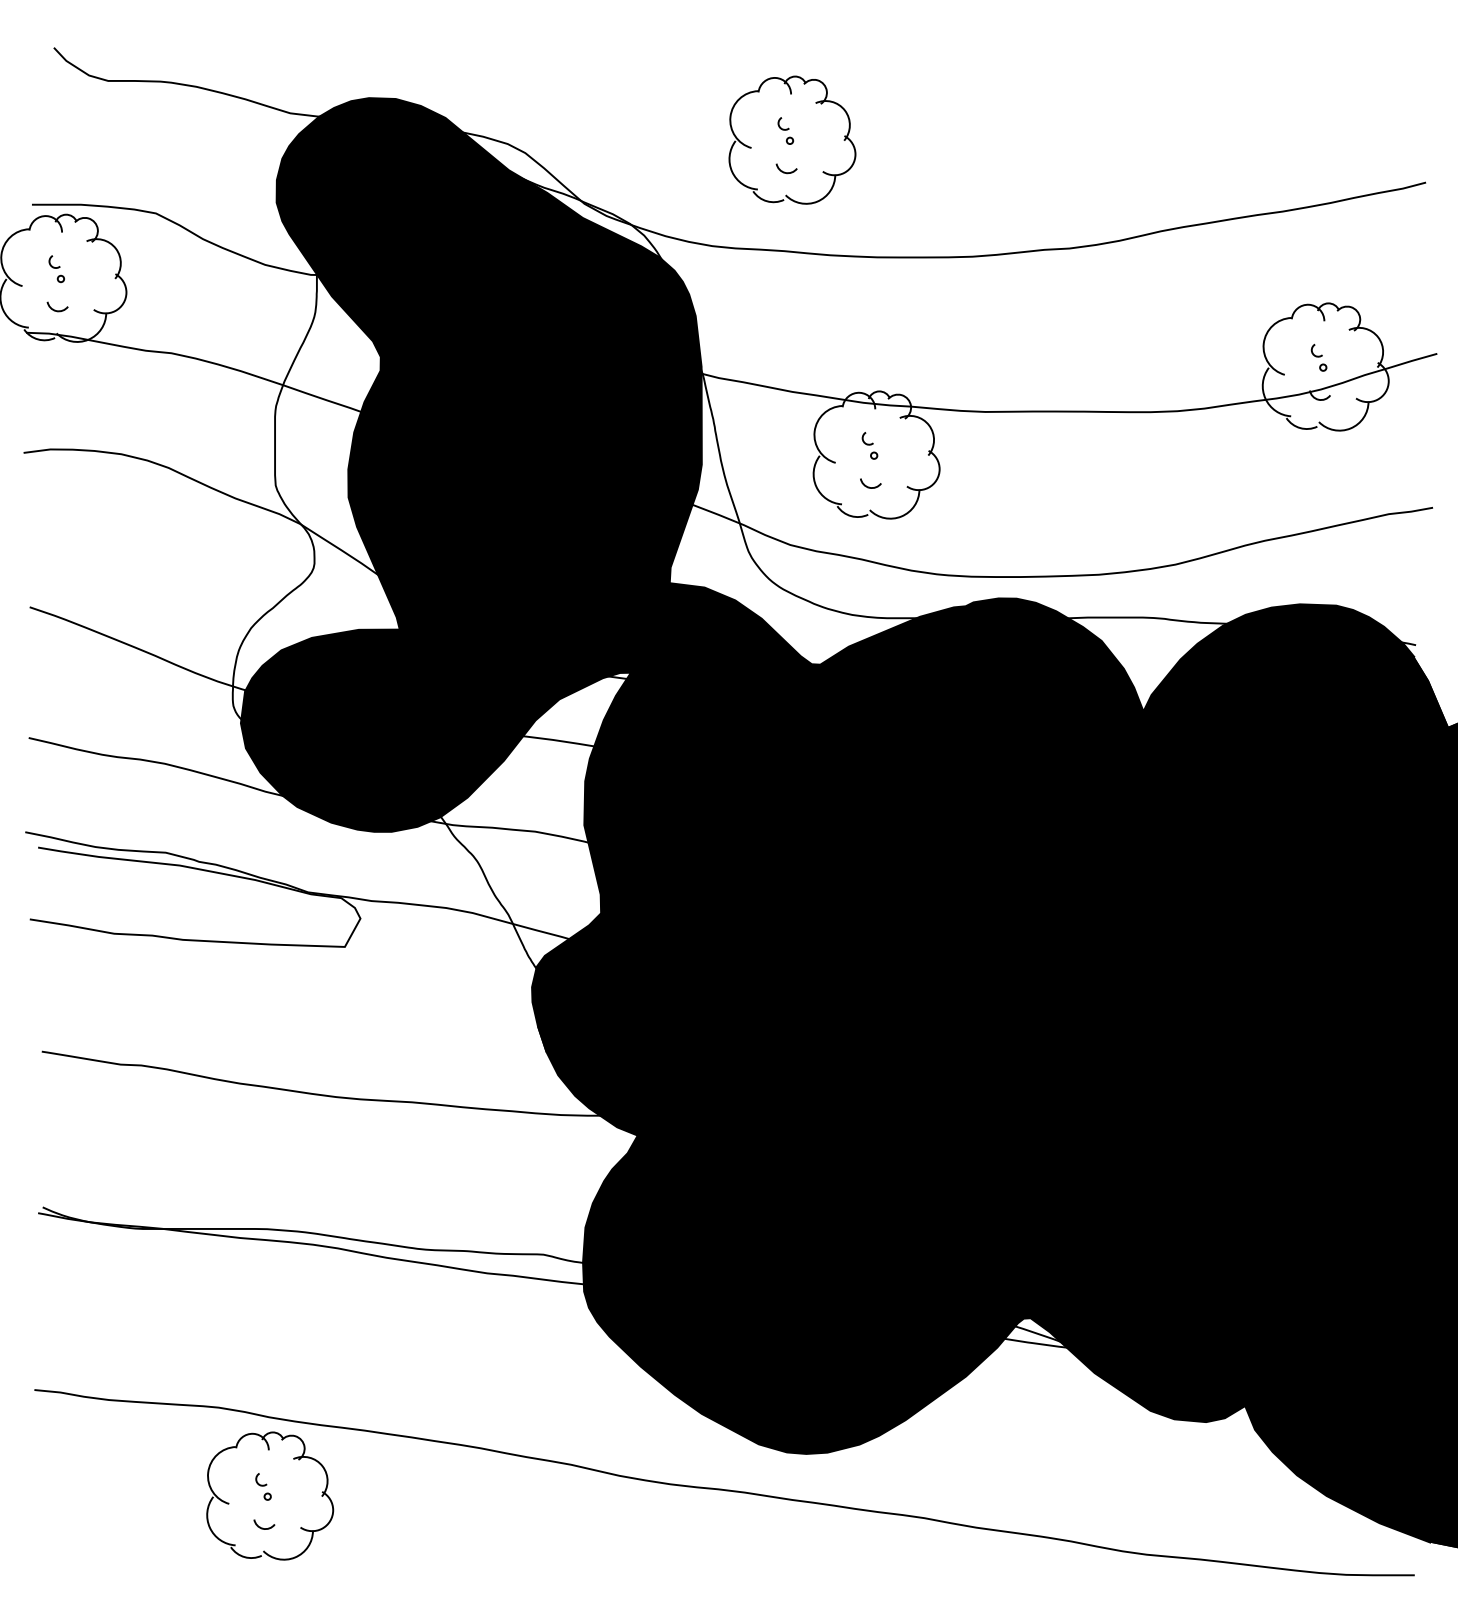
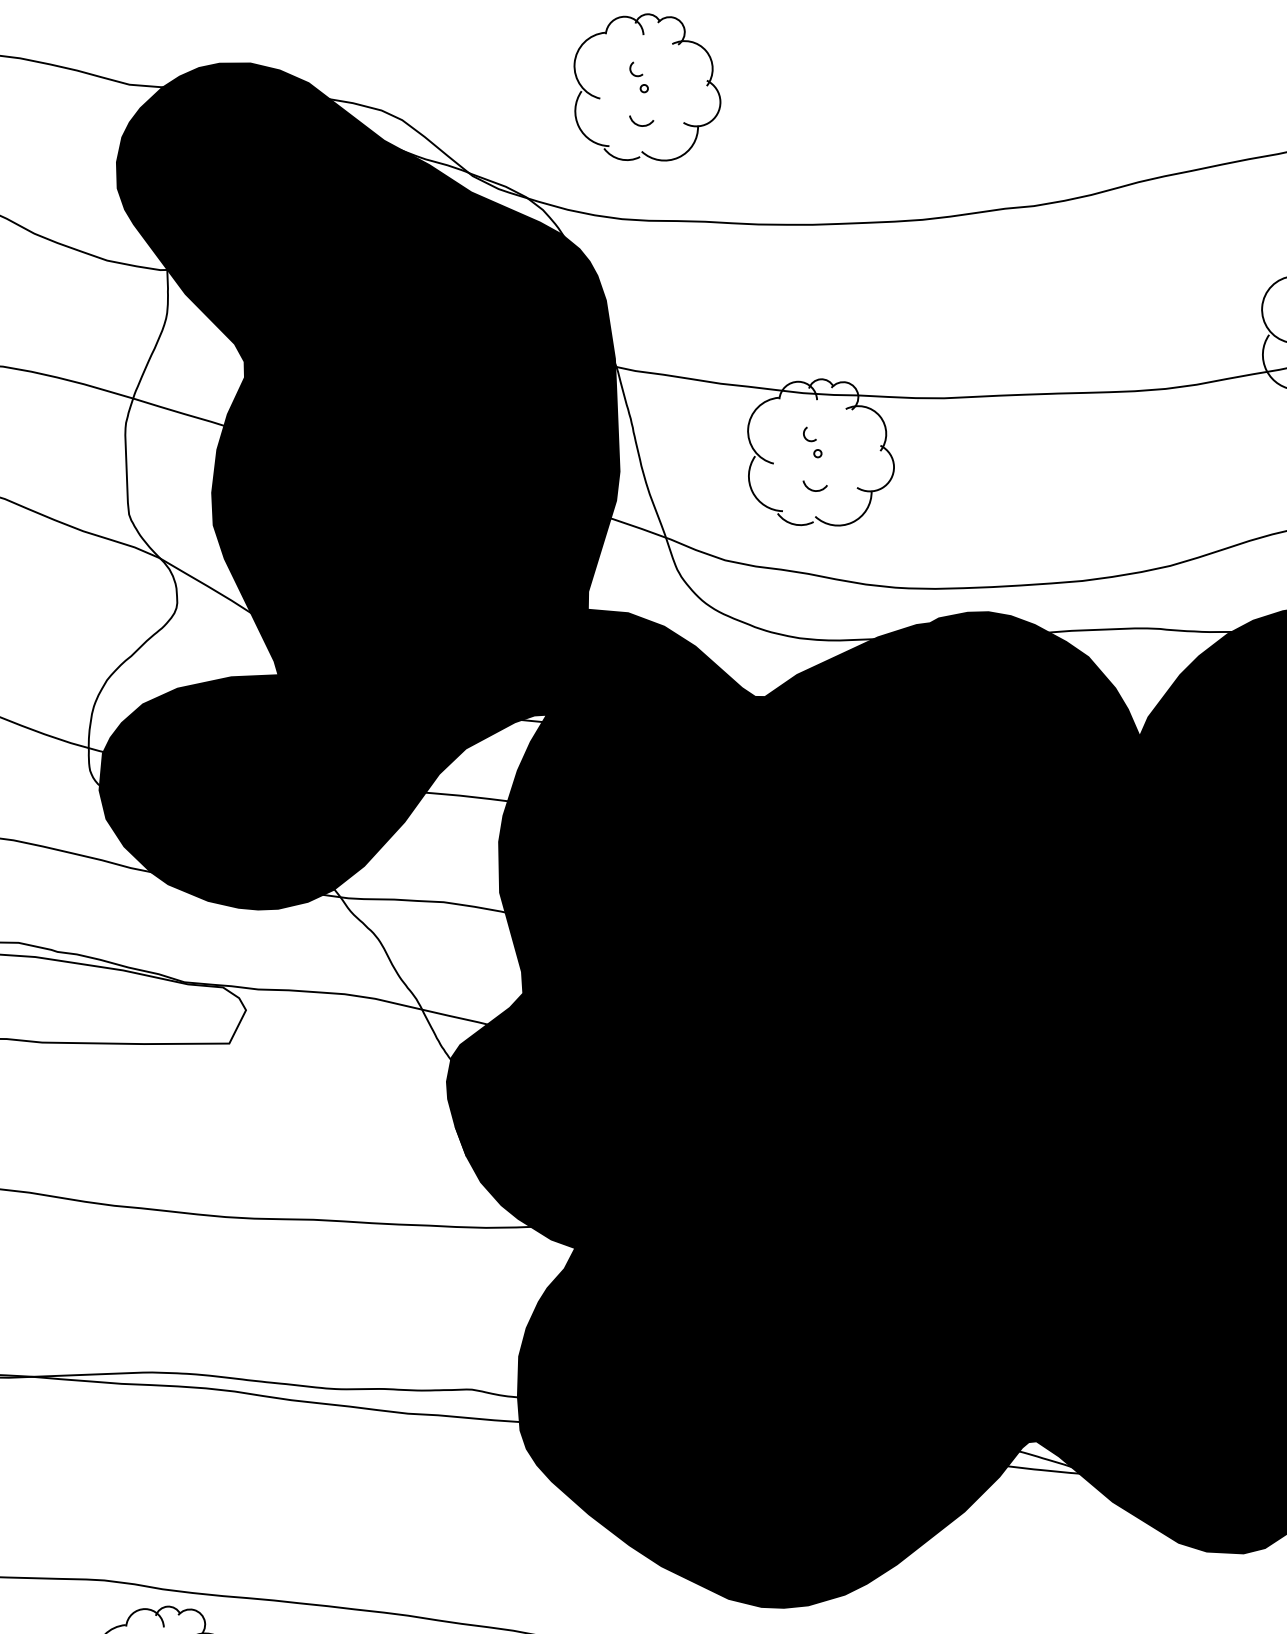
part: (792, 139) -> (647, 86), moved

